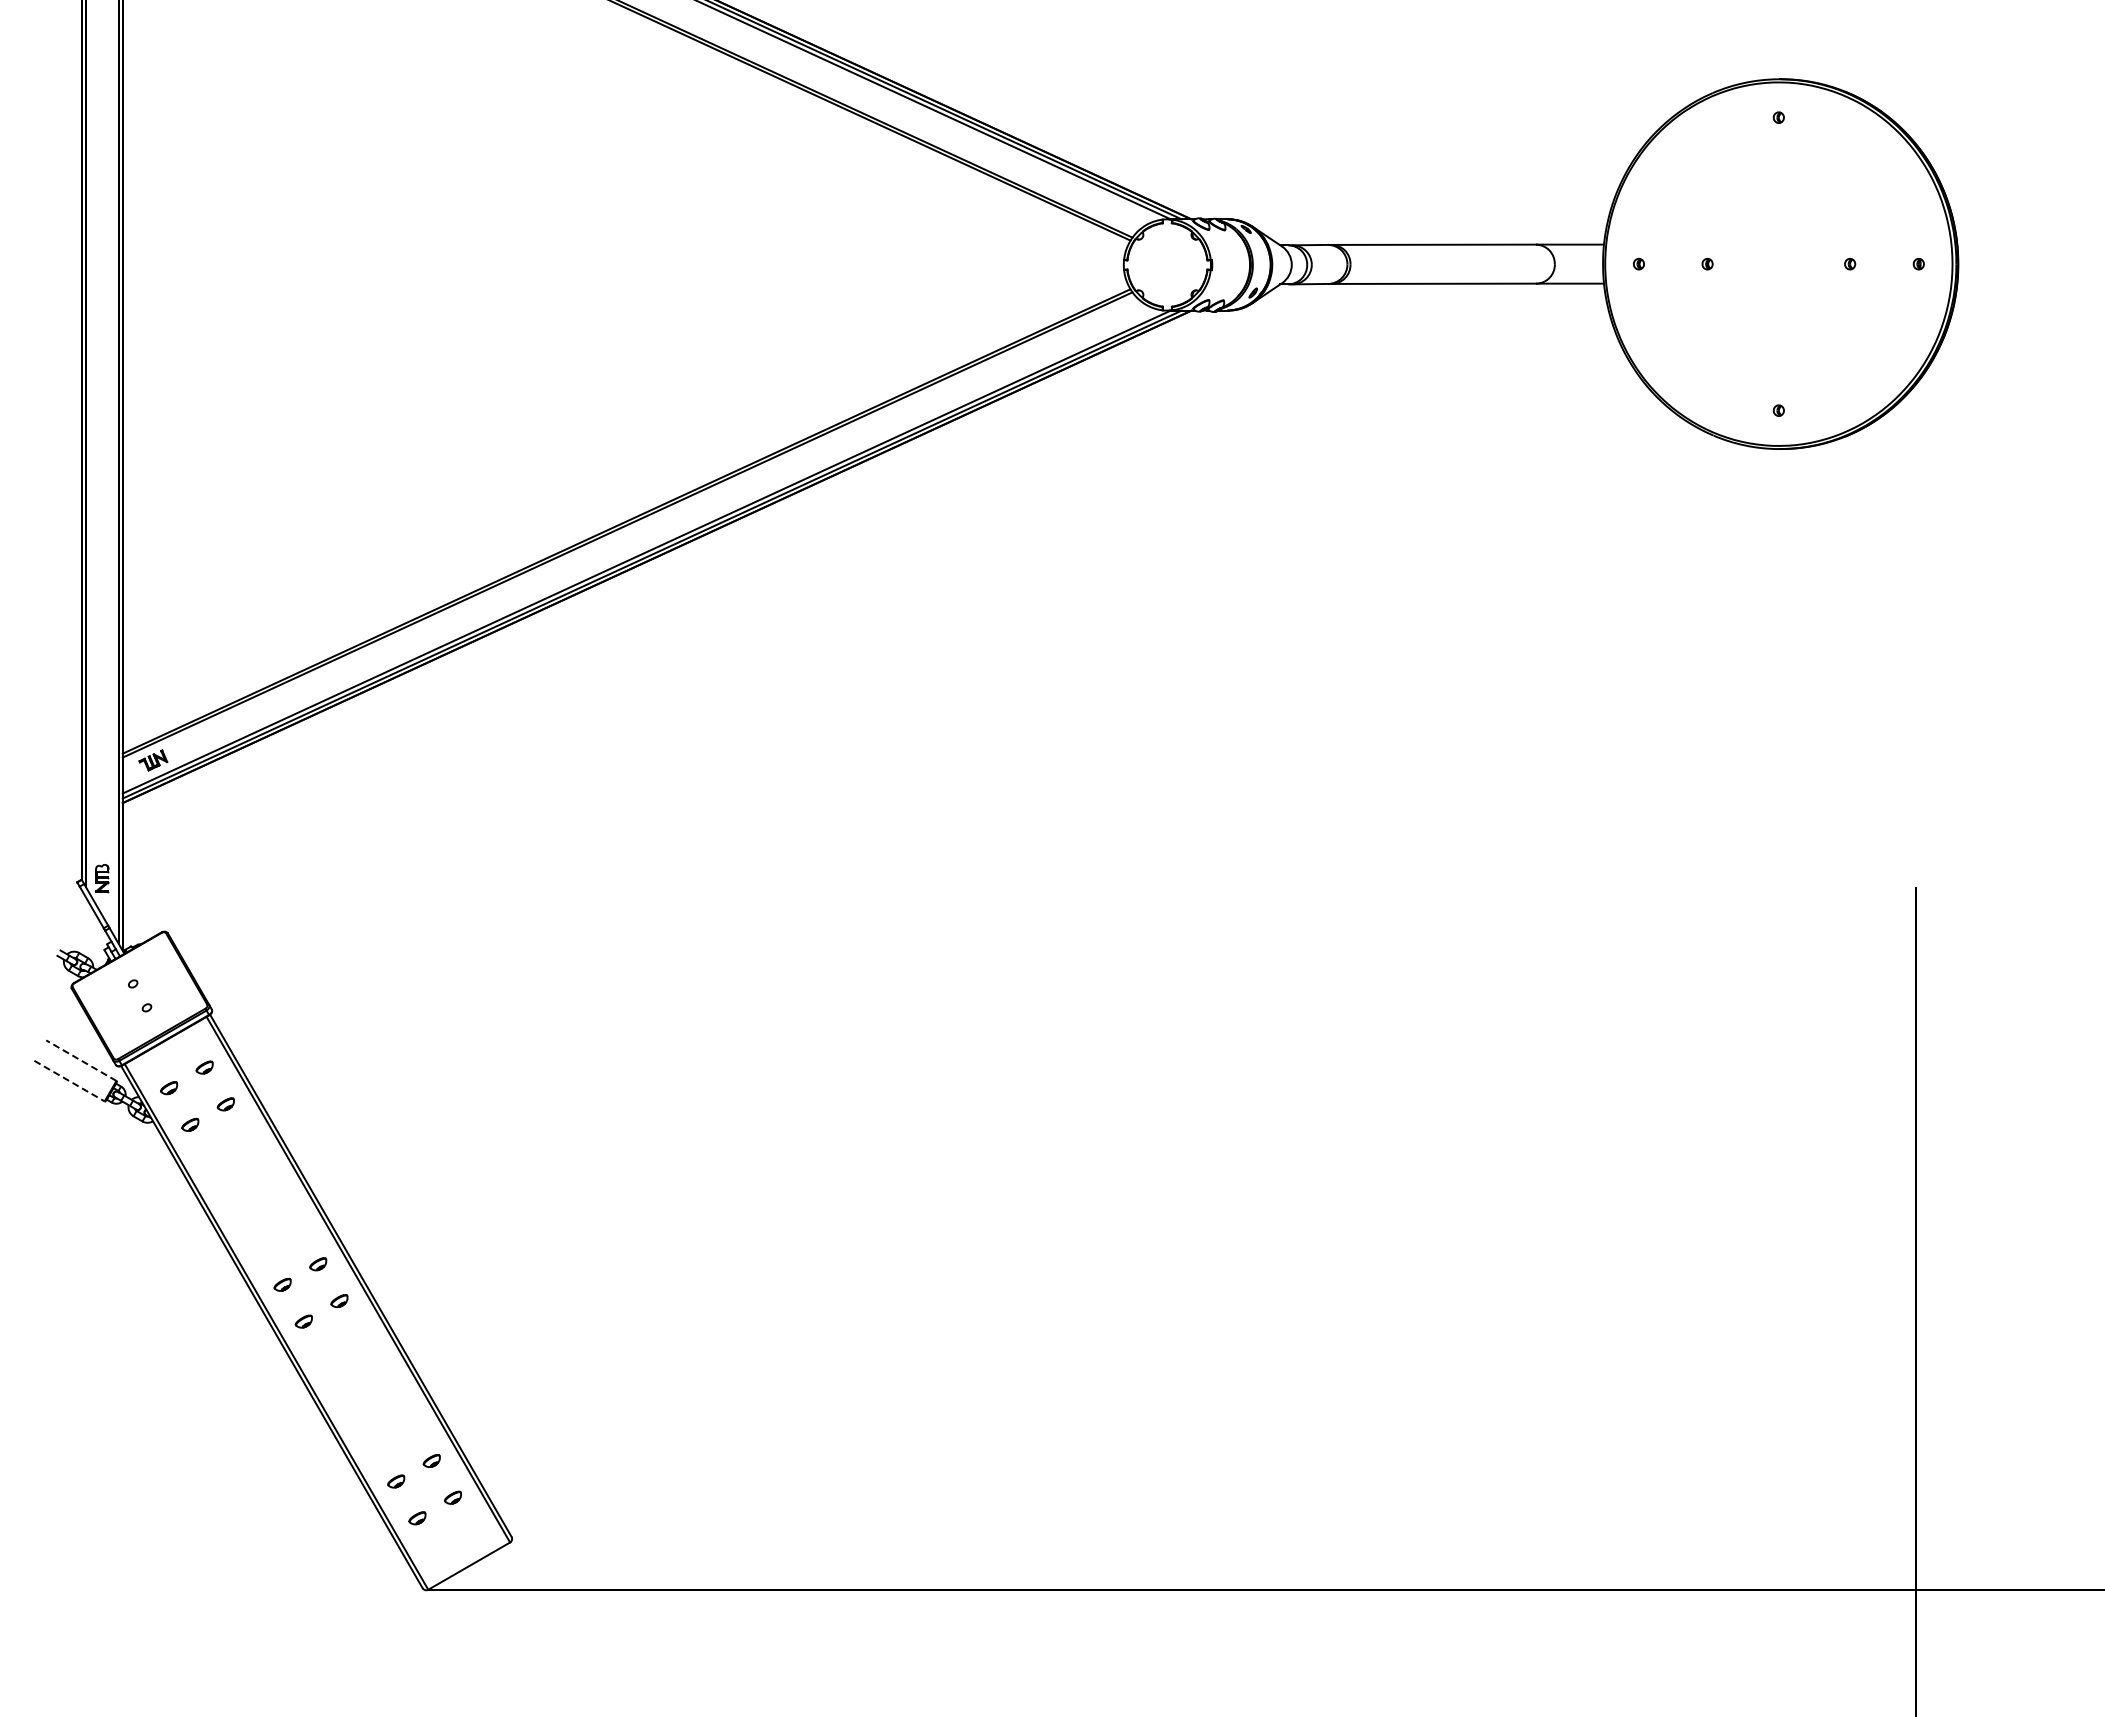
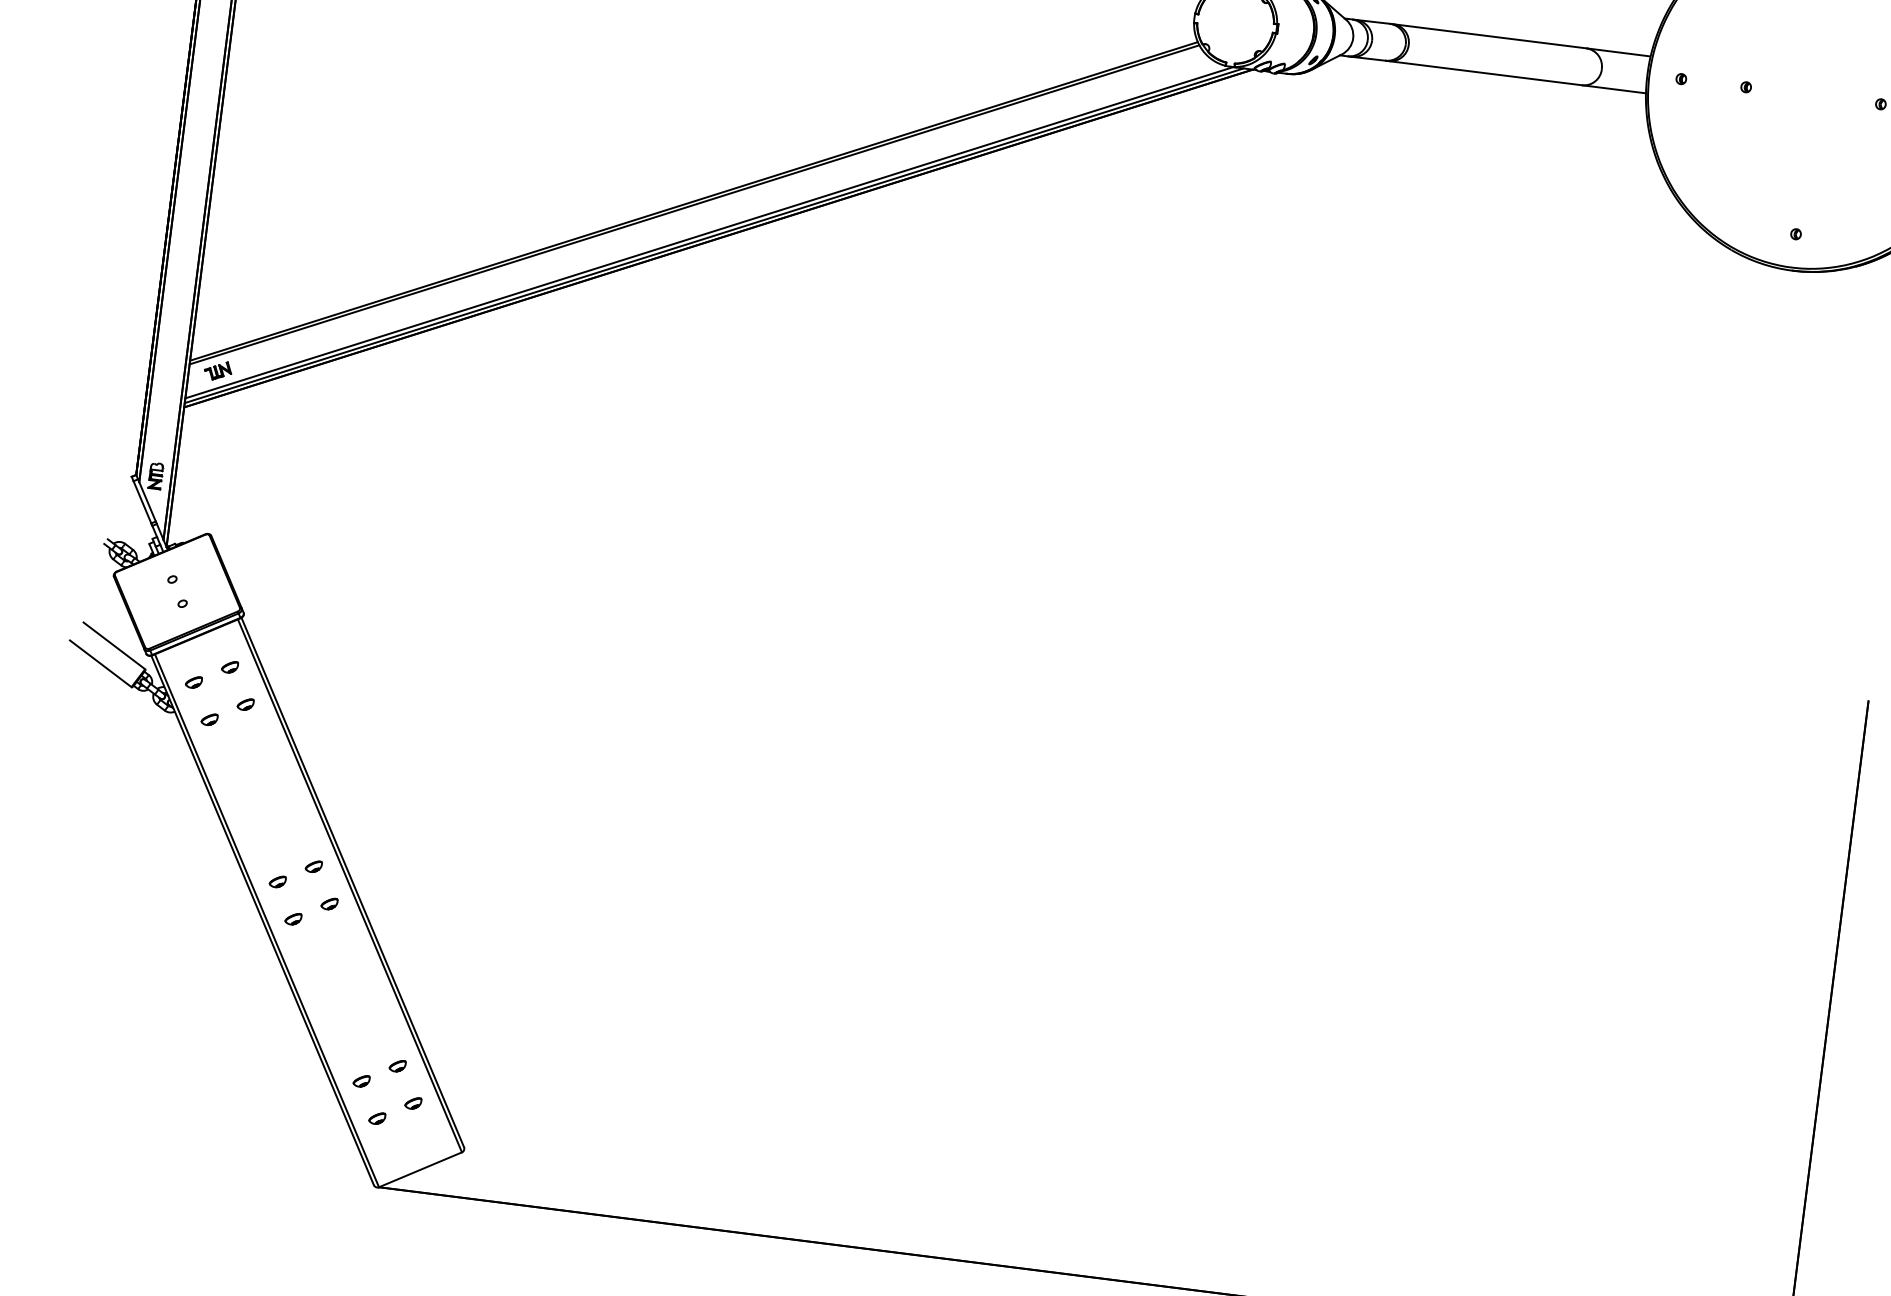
line: (81, 1060) -> (114, 645), dashed -> solid
line: (69, 1081) -> (100, 664), dashed -> solid

